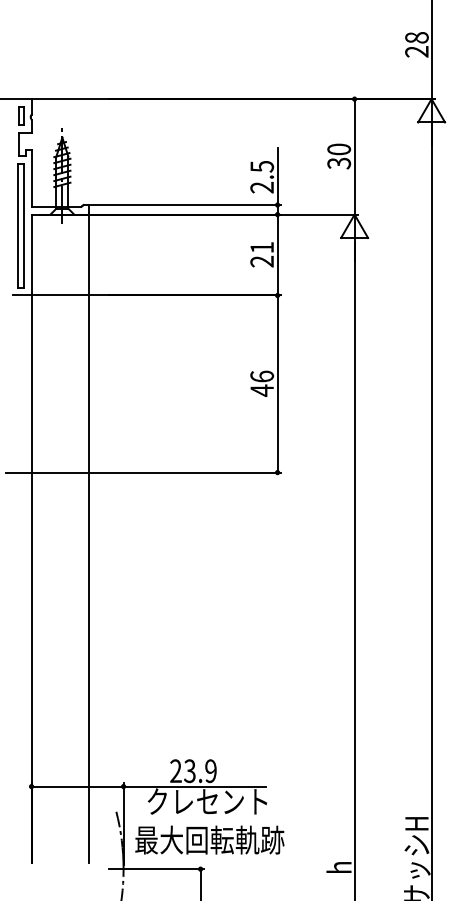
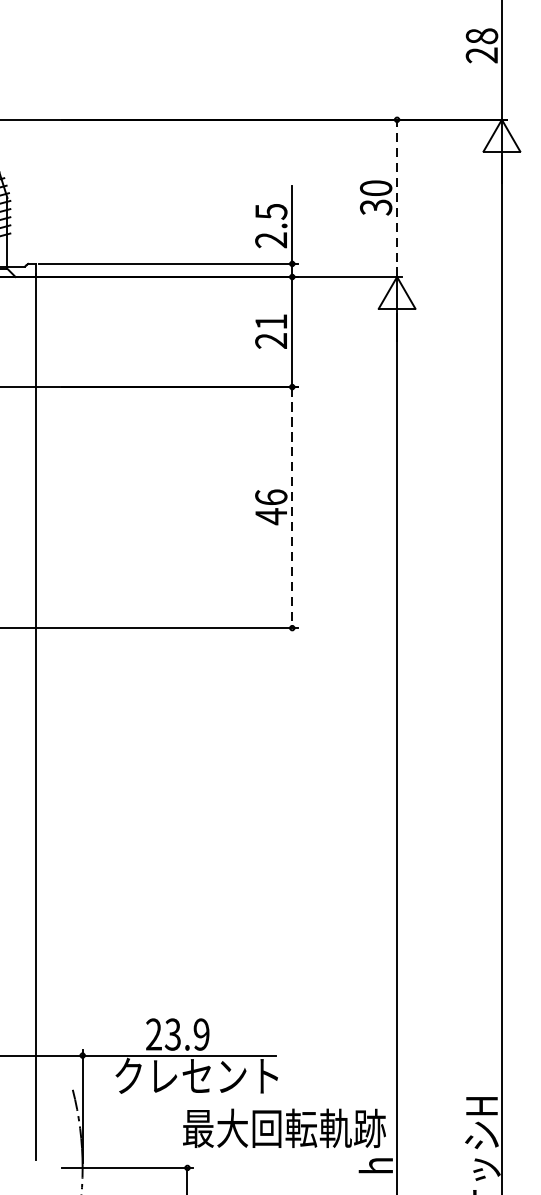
line: (354, 156) -> (396, 197), solid -> dashed
line: (277, 384) -> (292, 508), solid -> dashed
text: (209, 839) -> (283, 1127), moved

